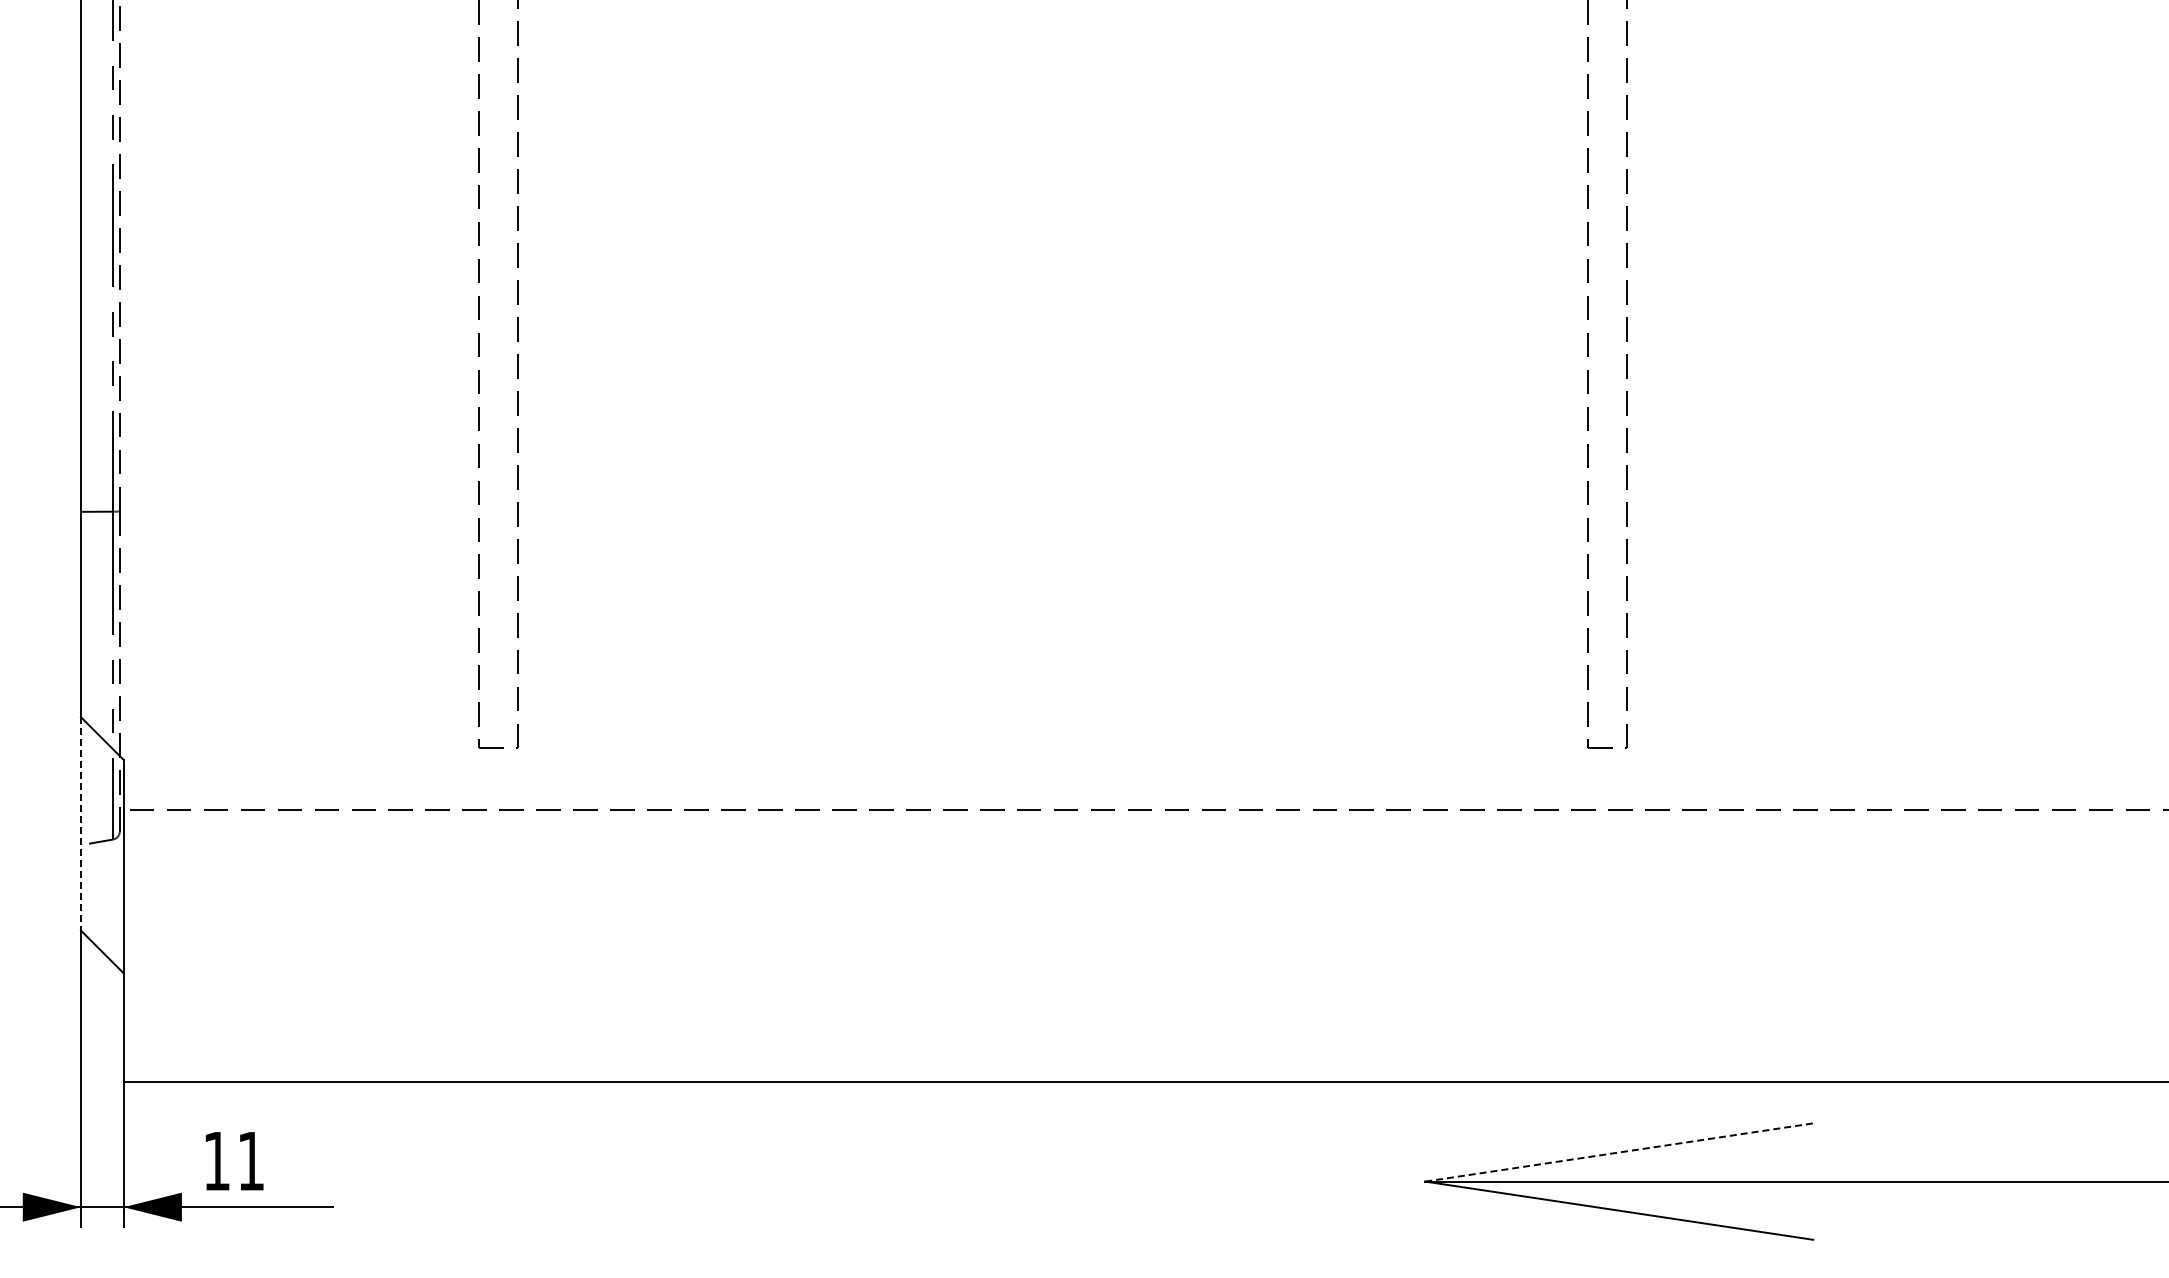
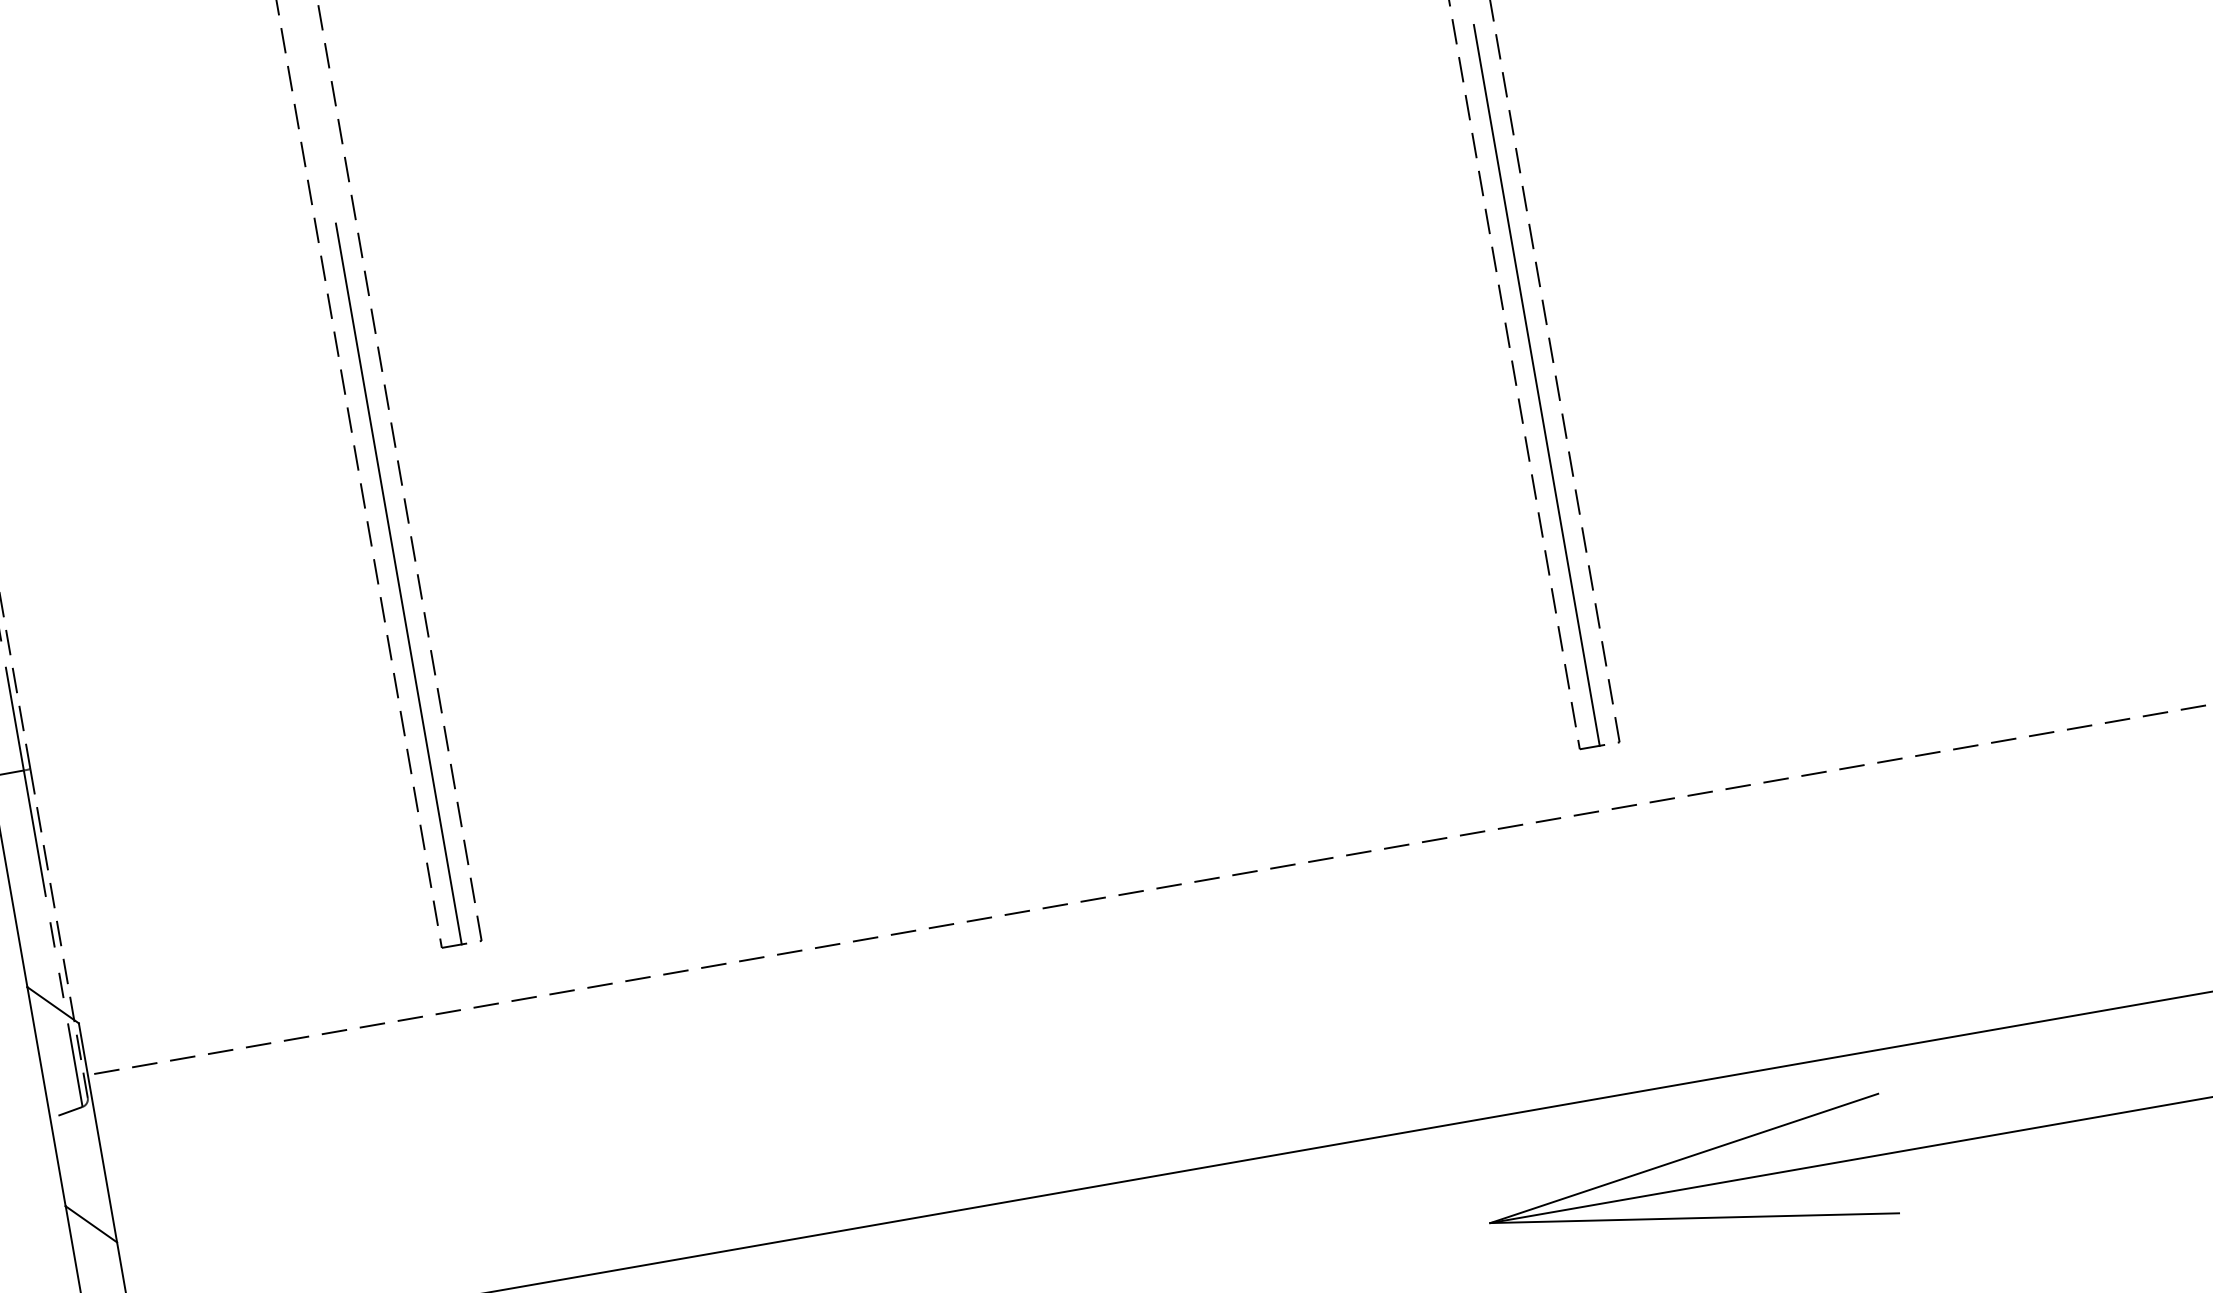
line: (498, 397) -> (398, 584), added
line: (1607, 397) -> (1536, 385), added
line: (80, 823) -> (46, 1096), dashed -> solid
line: (1619, 1152) -> (1684, 1158), dashed -> solid

